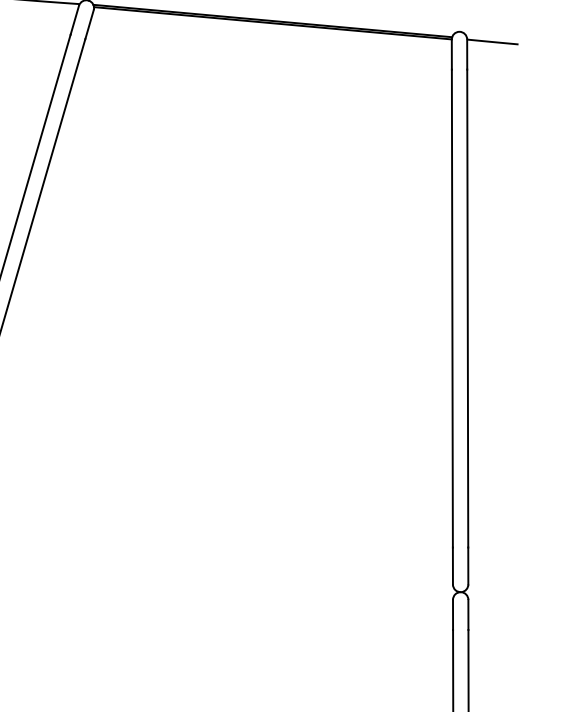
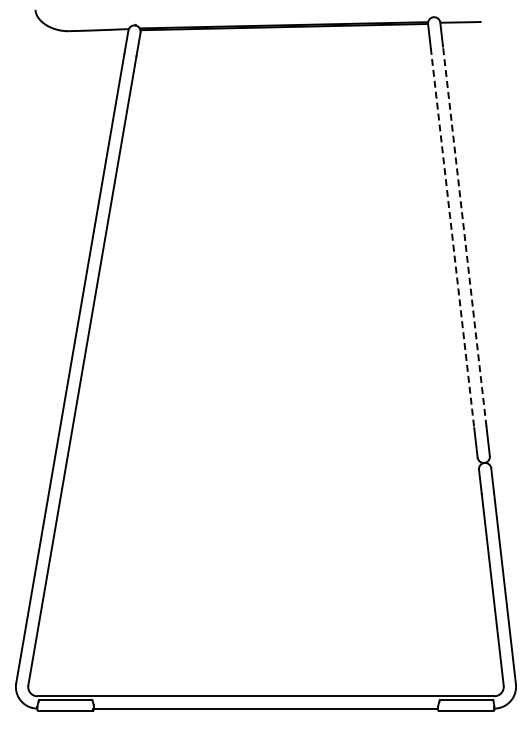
line: (467, 308) -> (464, 236), solid -> dashed
line: (452, 309) -> (452, 238), solid -> dashed

